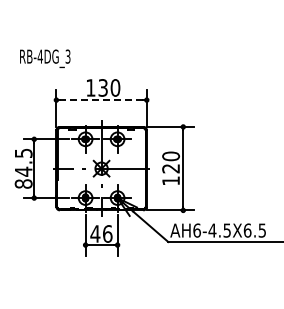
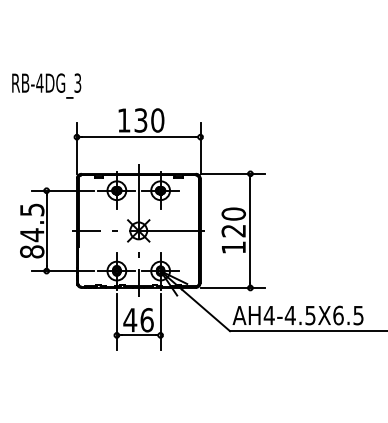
text: (45, 58) -> (47, 85), moved
line: (101, 100) -> (138, 137), dashed -> solid
text: (197, 230) -> (269, 315), AH6-4.5X6.5 -> AH4-4.5X6.5

